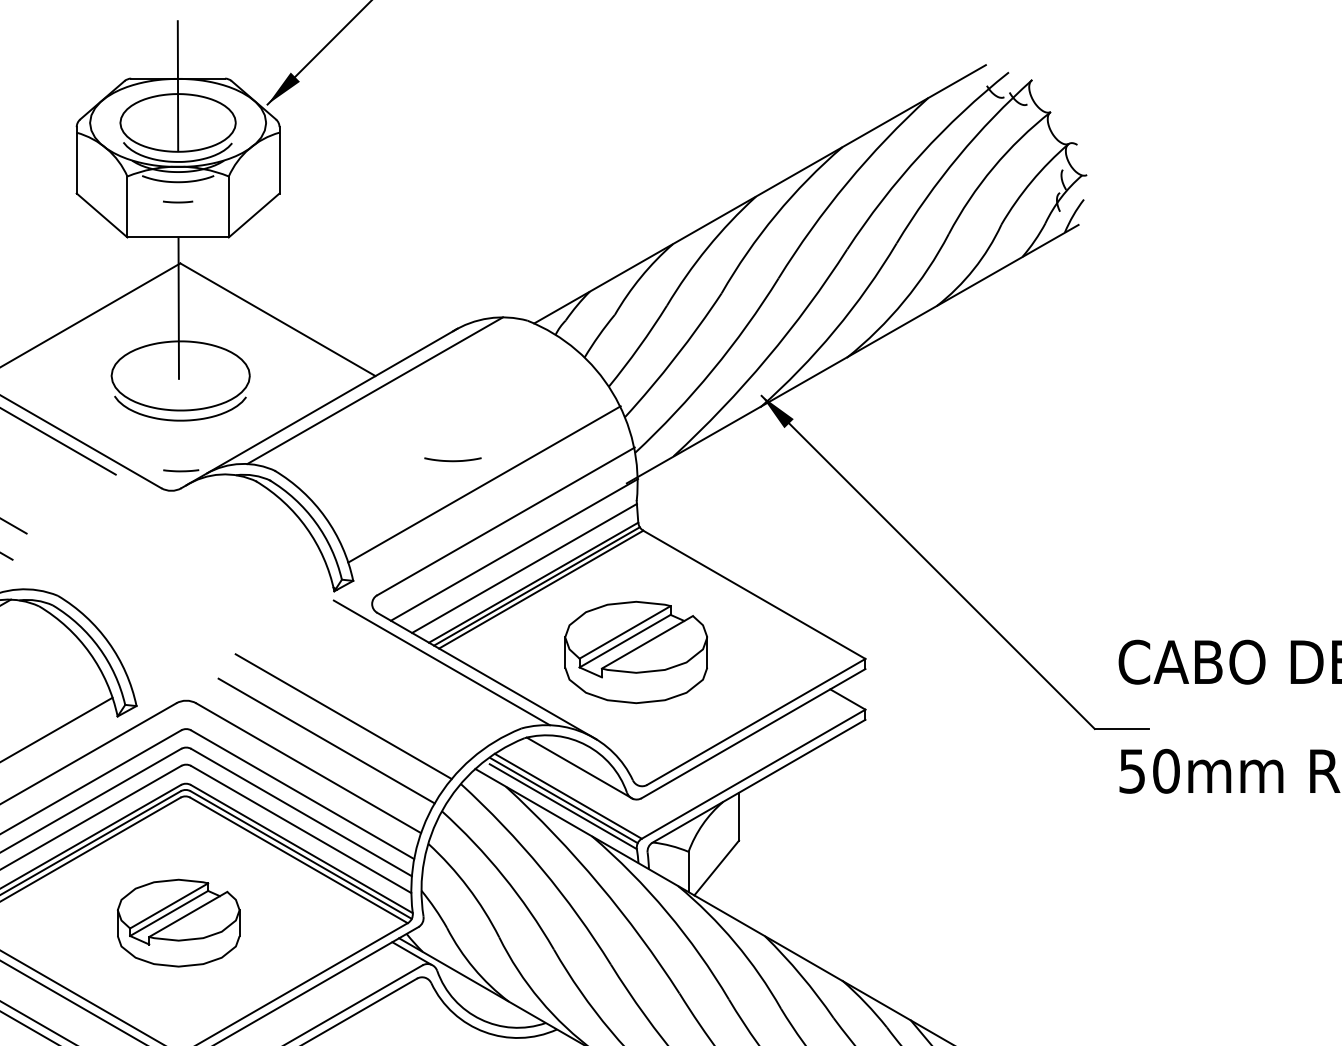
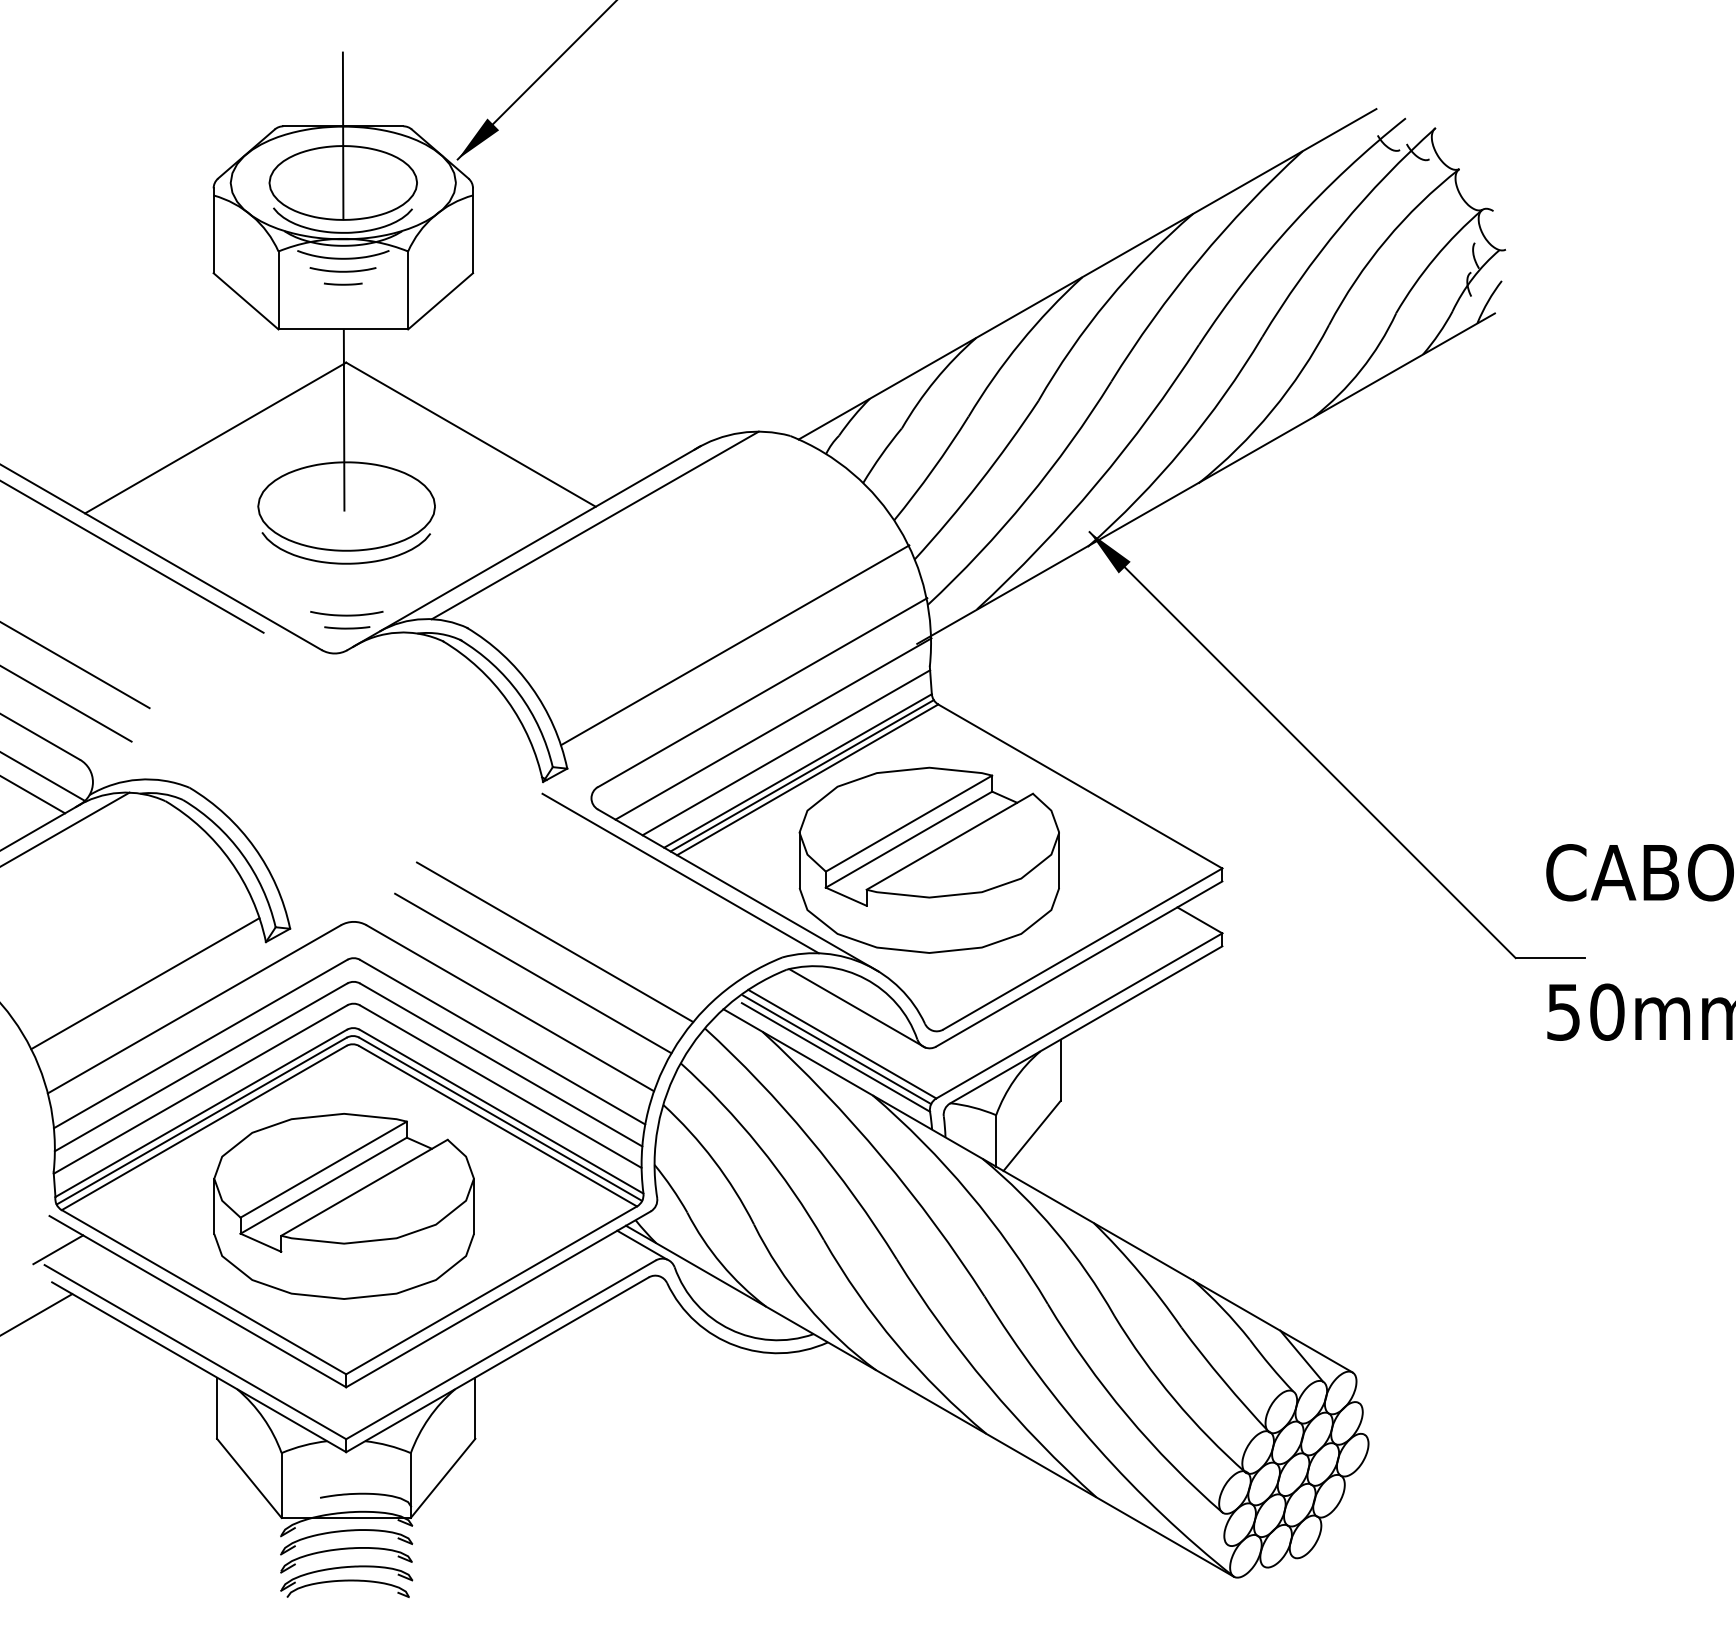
curve: (177, 191) -> (342, 270), added
curve: (452, 460) -> (346, 614), moved
part: (635, 651) -> (928, 859), size x1.43
part: (178, 923) -> (343, 1206), size x1.67

